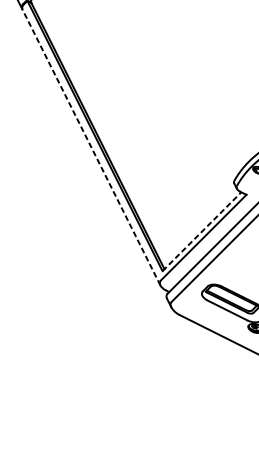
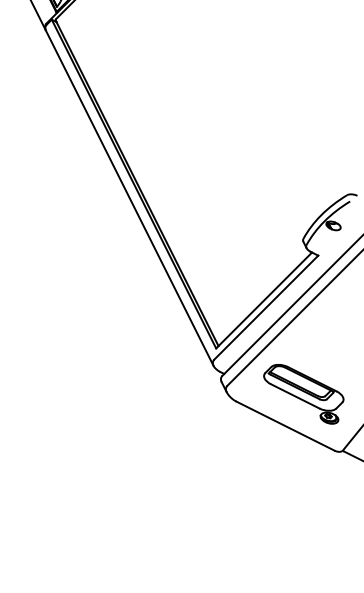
line: (91, 147) -> (129, 197), dashed -> solid
line: (202, 231) -> (264, 300), dashed -> solid

